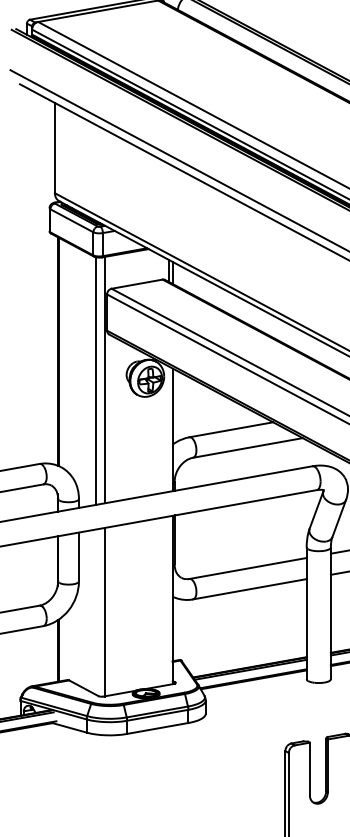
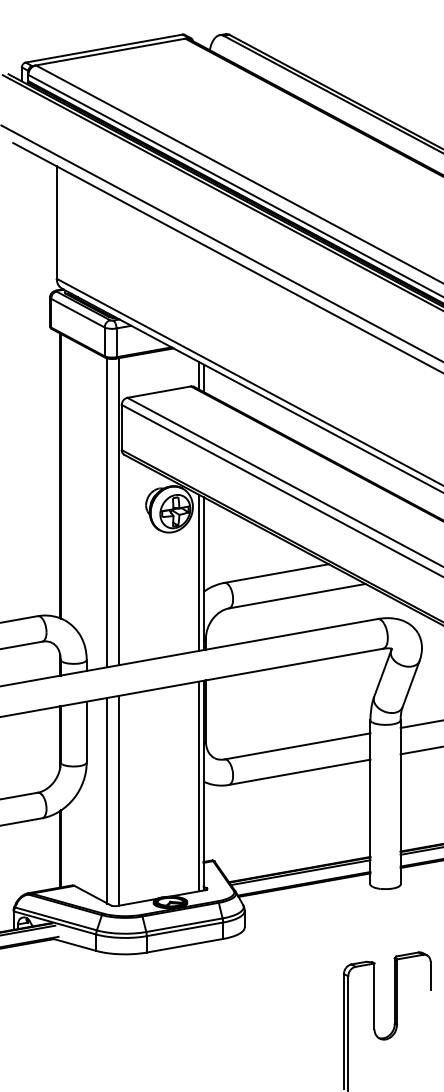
line: (169, 428) -> (199, 572), added
line: (169, 600) -> (199, 786), added
line: (95, 611) -> (107, 800), added

